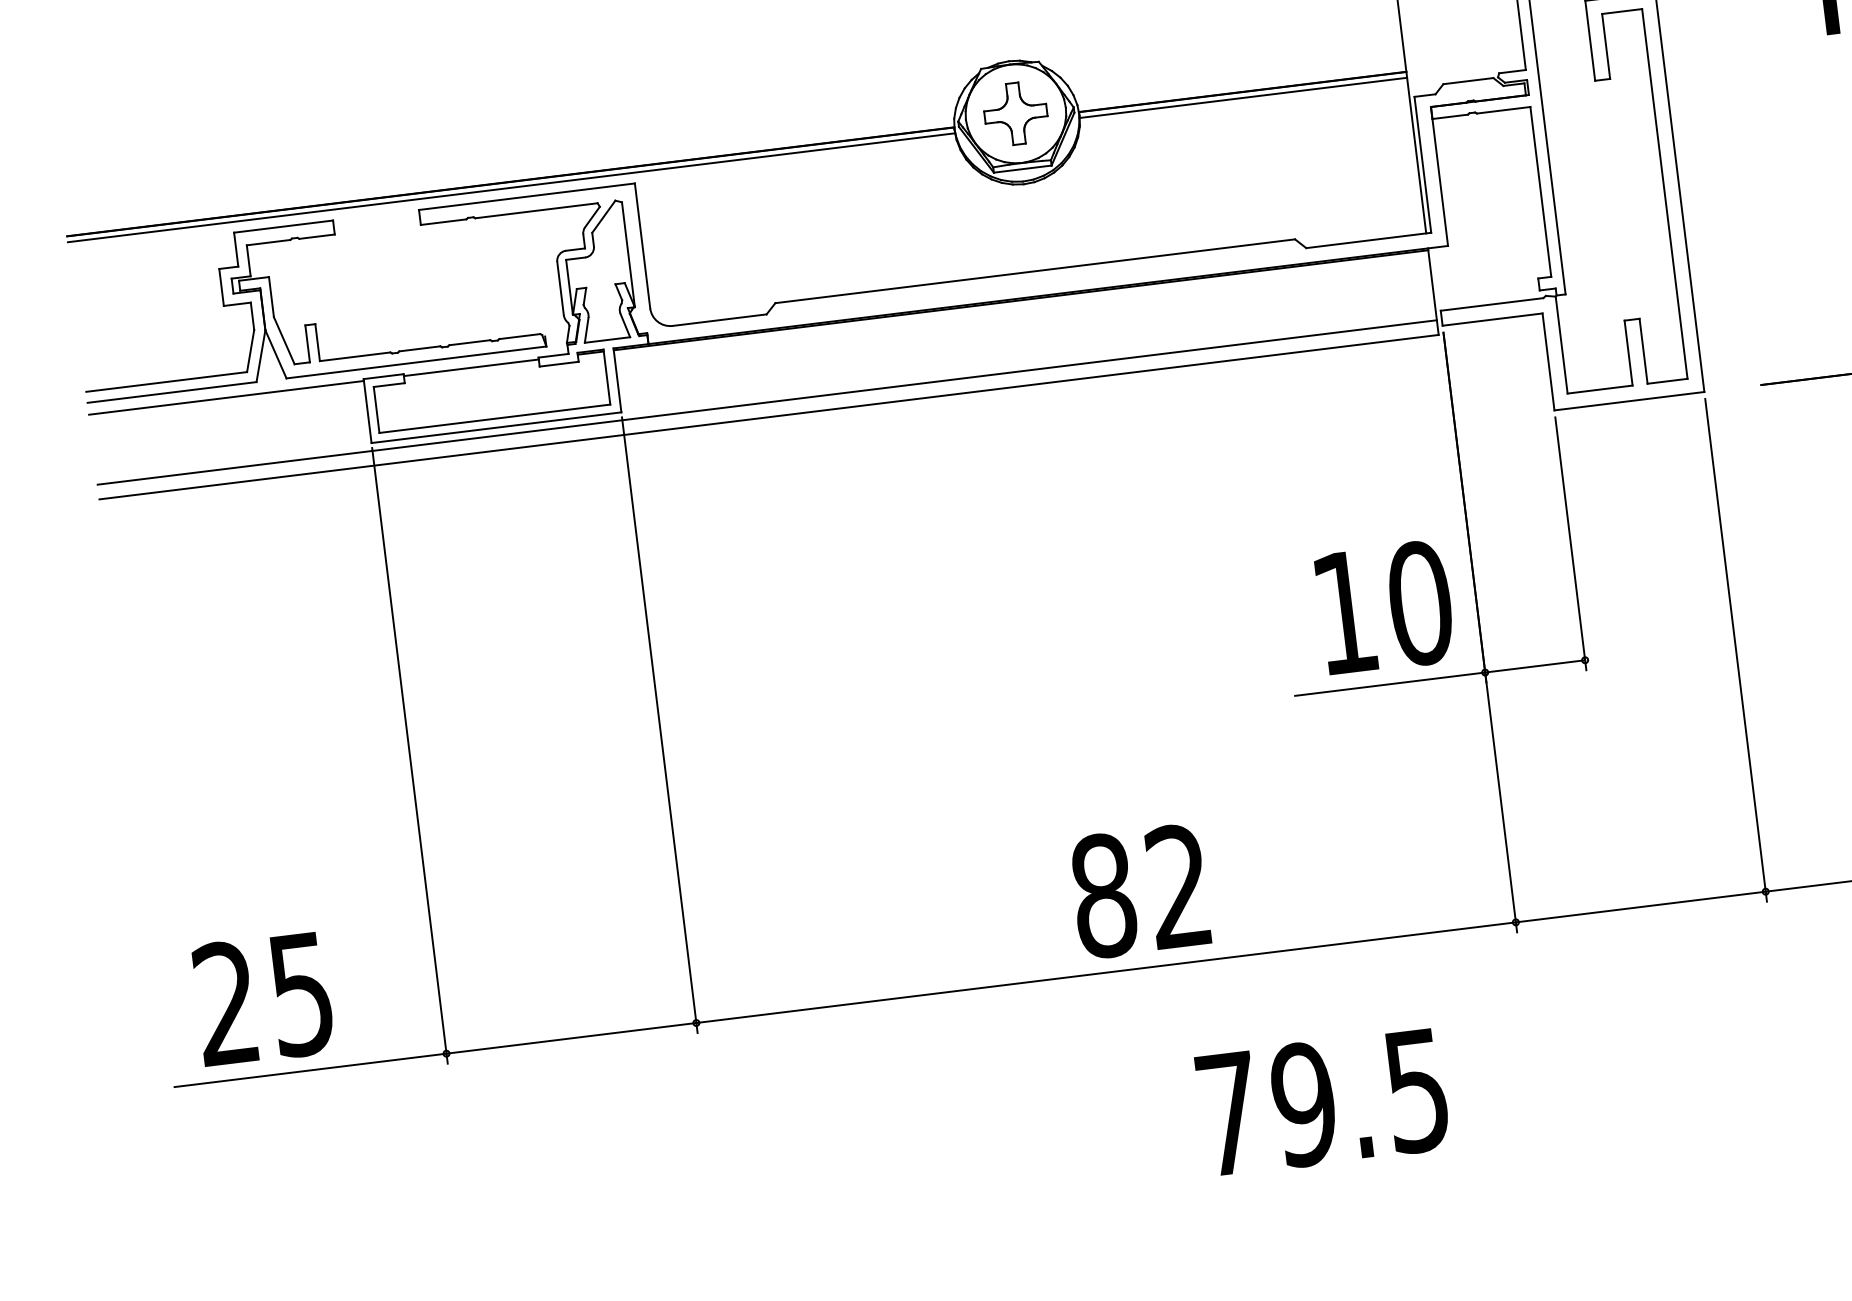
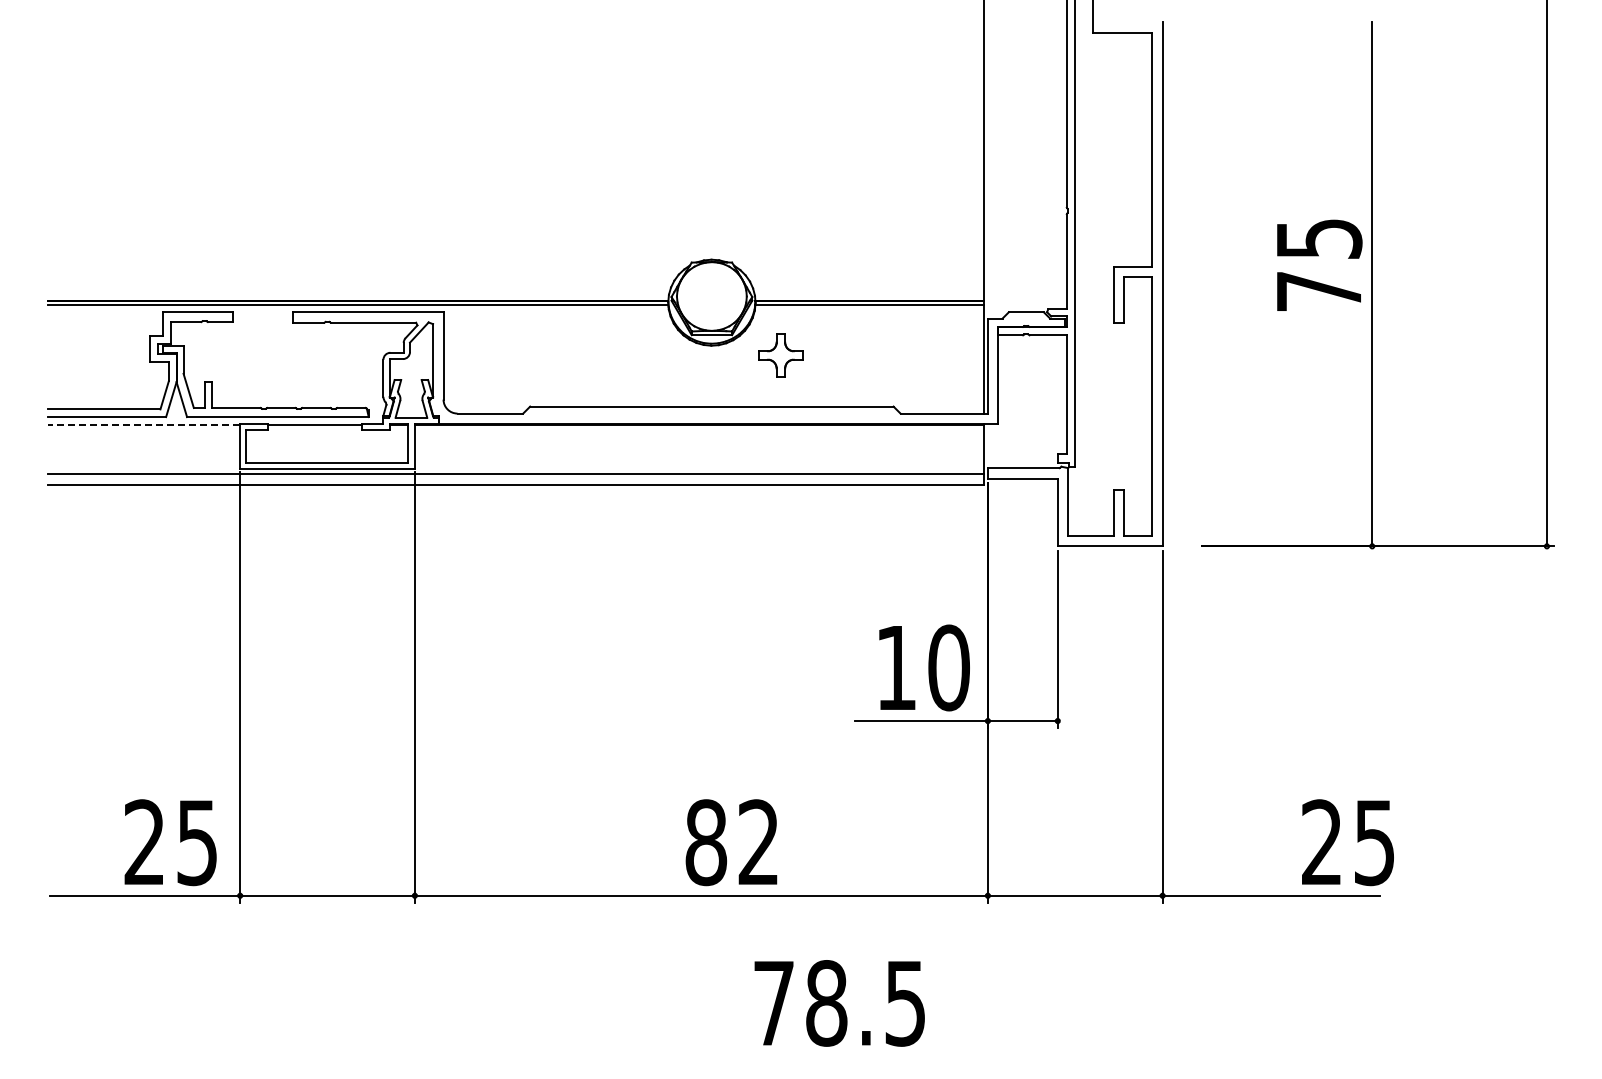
part: (1015, 113) -> (780, 355), moved
line: (225, 398) -> (143, 425), solid -> dashed
text: (263, 998) -> (170, 842), moved
text: (1303, 1104) -> (826, 1003), 79.5 -> 78.5

